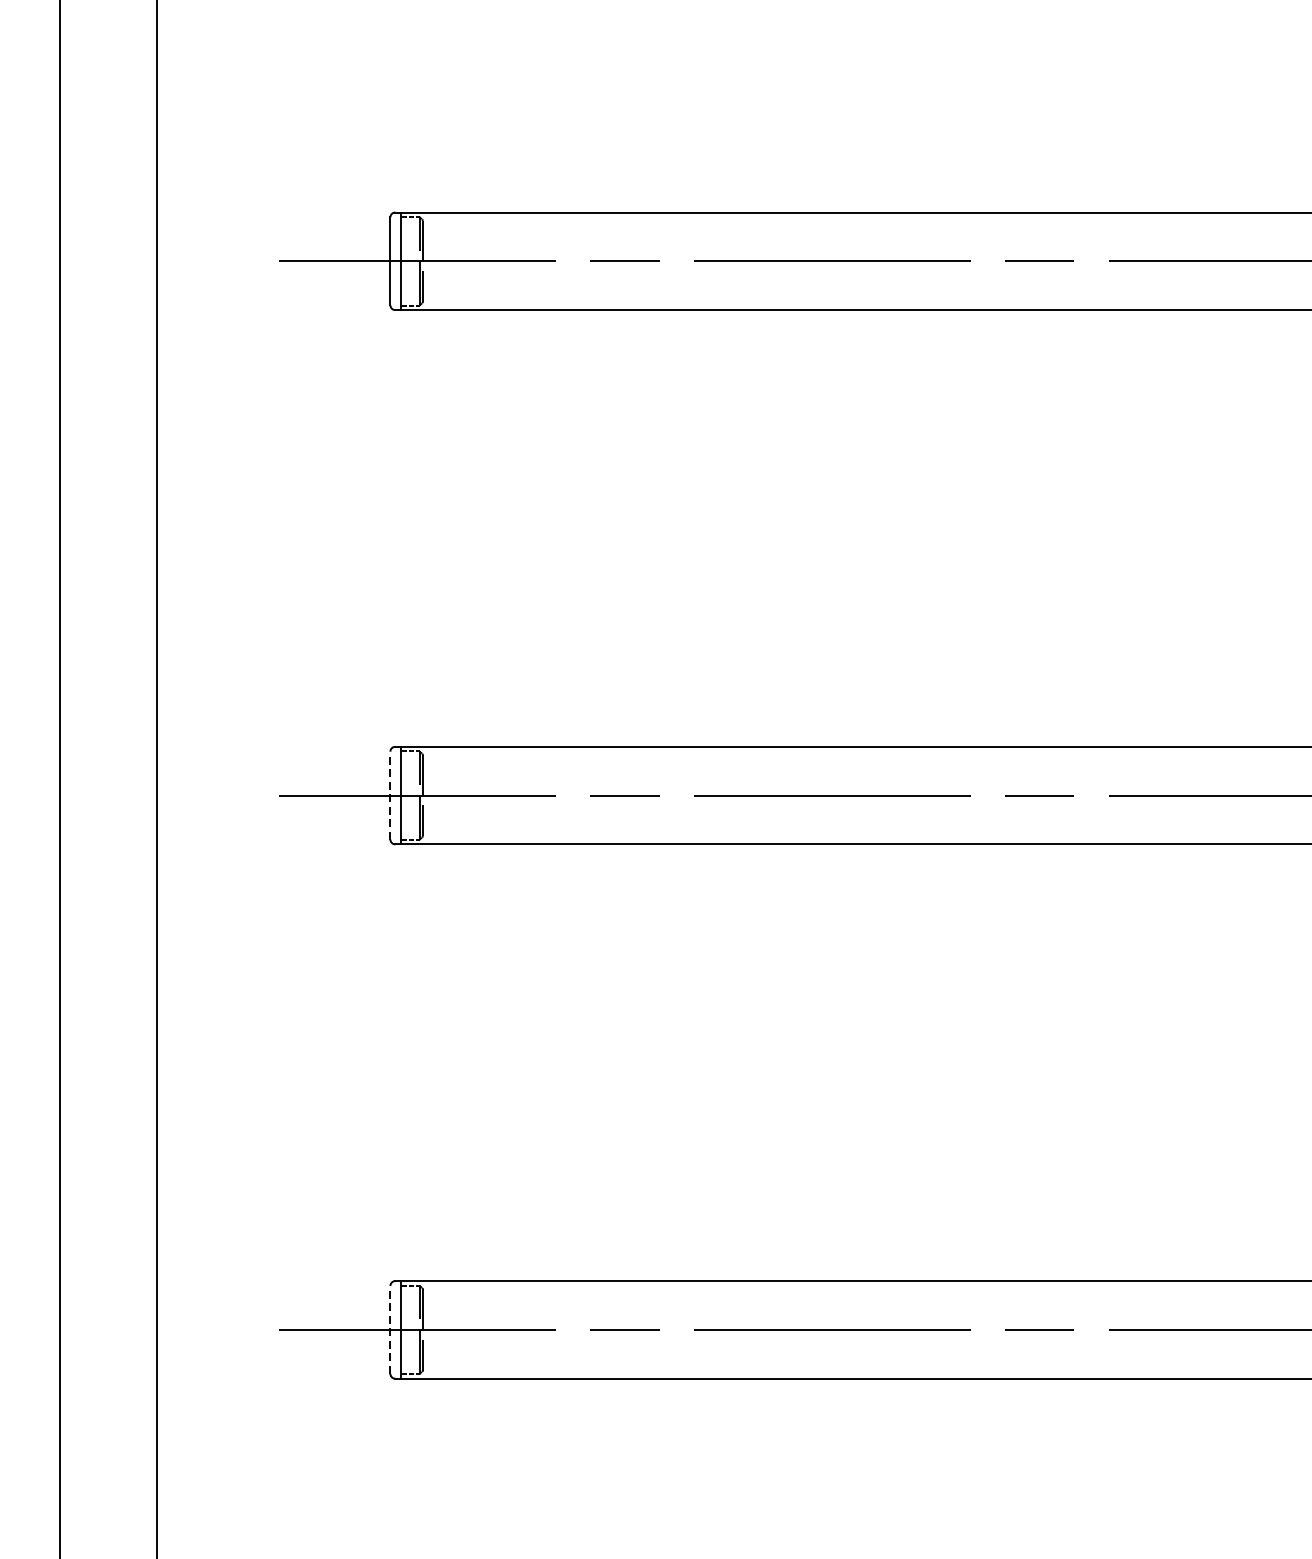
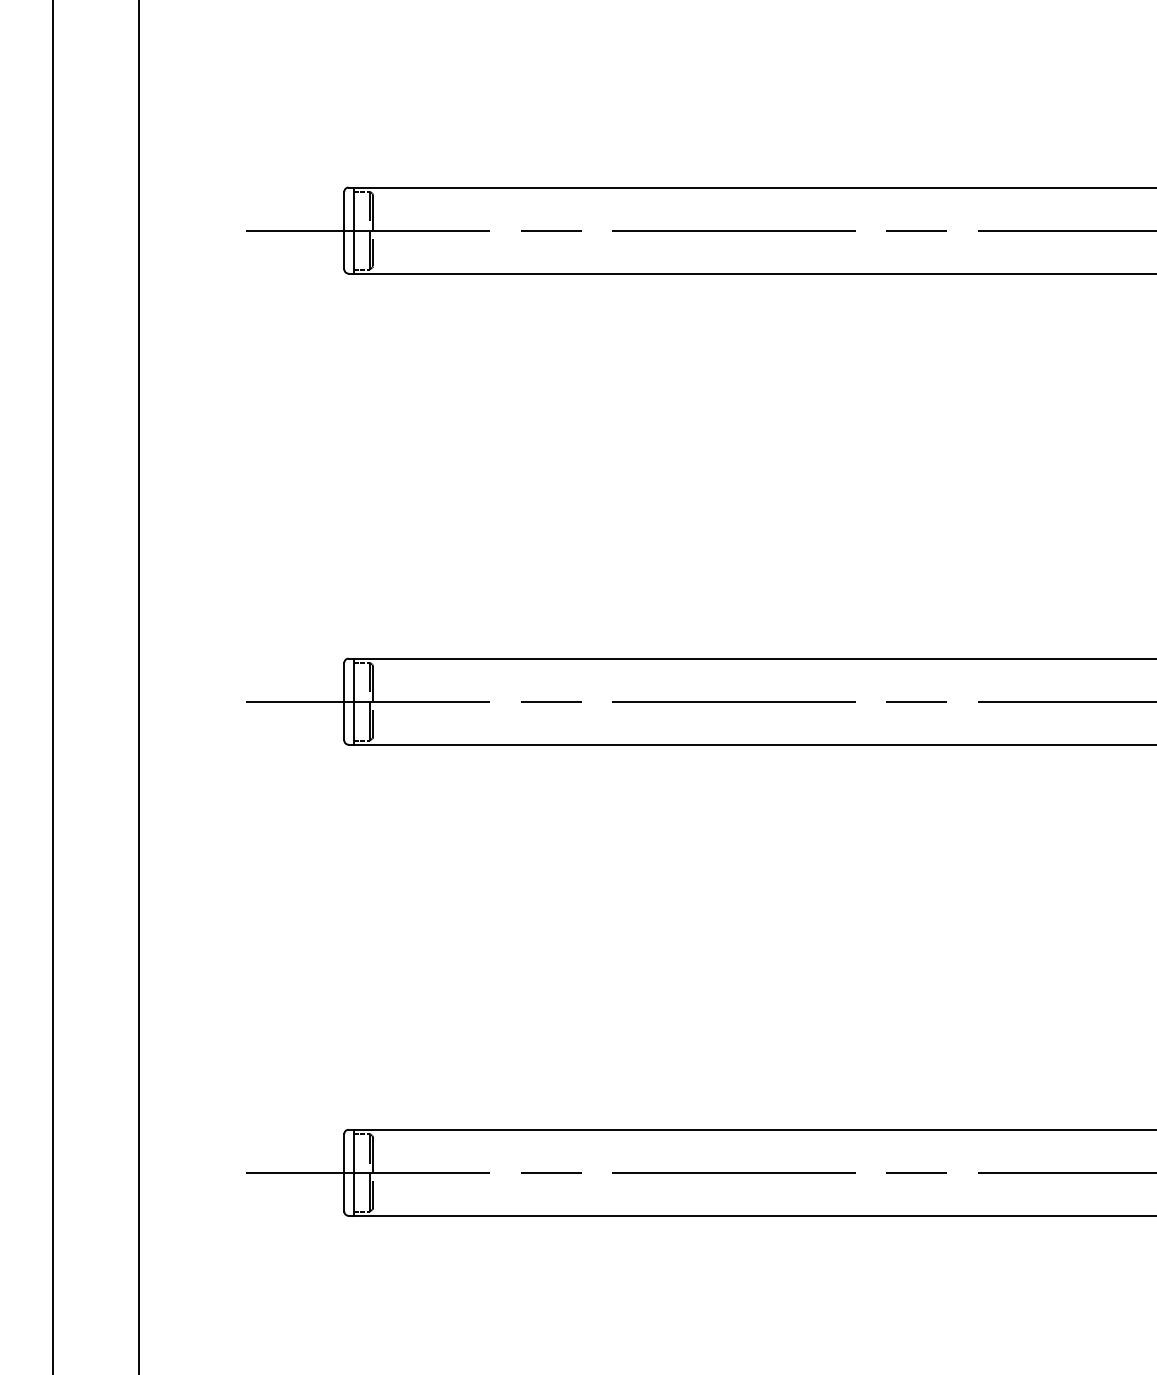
line: (390, 795) -> (344, 701), dashed -> solid
line: (390, 1329) -> (344, 1172), dashed -> solid

